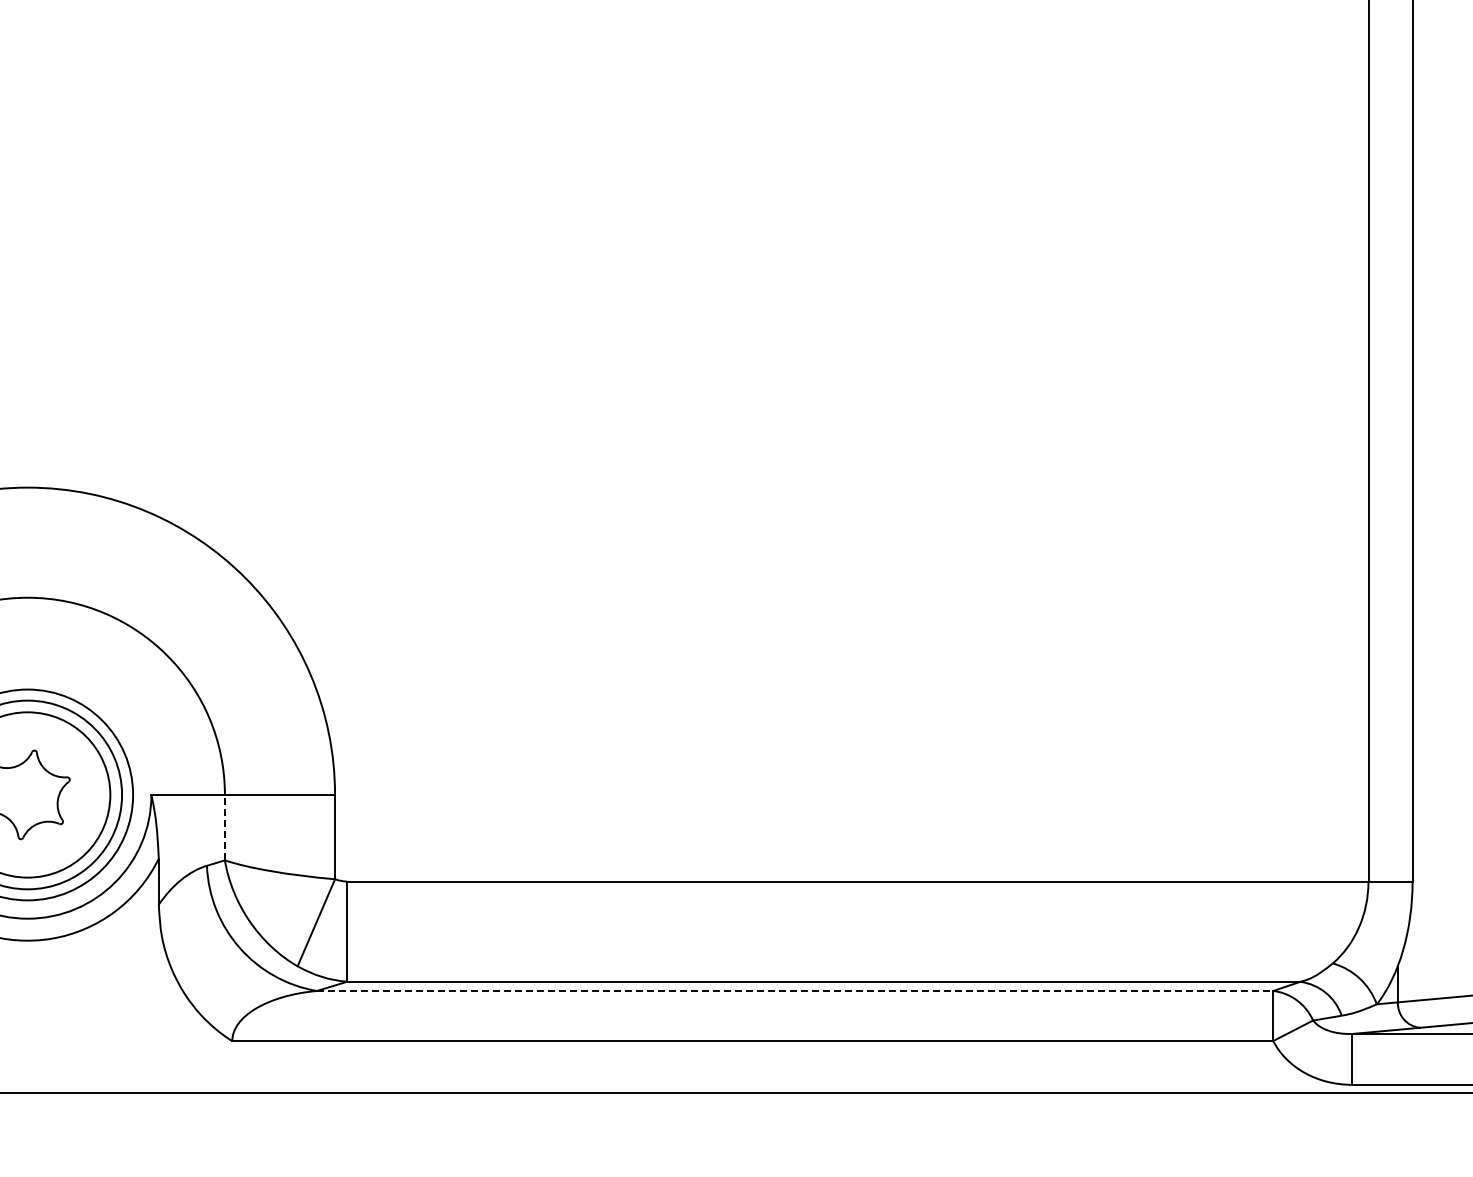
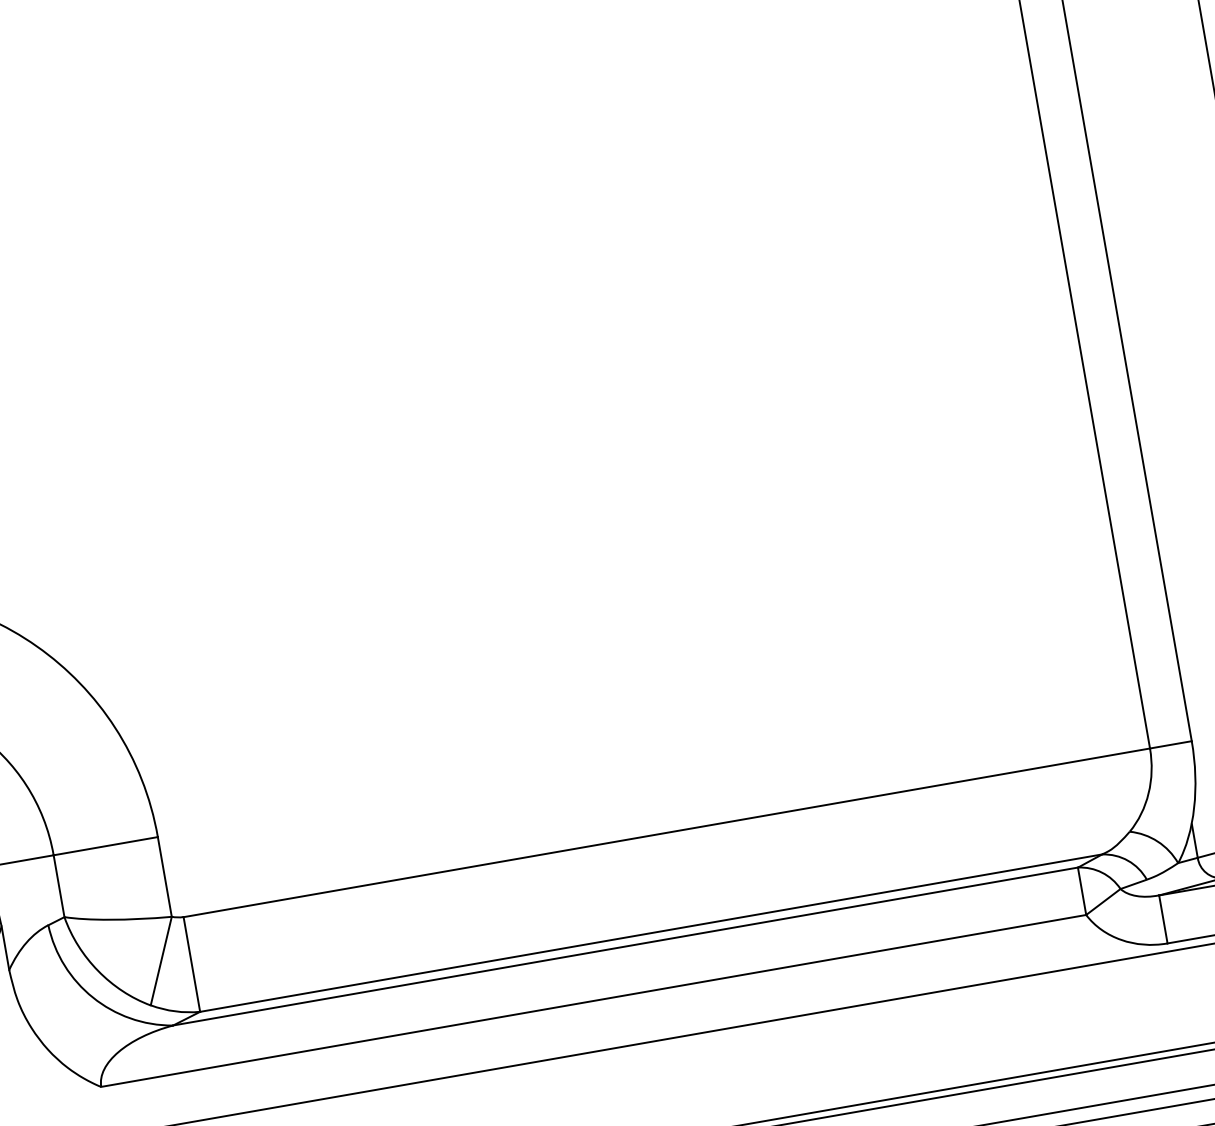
line: (224, 827) -> (58, 886), dashed -> solid
line: (795, 990) -> (625, 946), dashed -> solid

